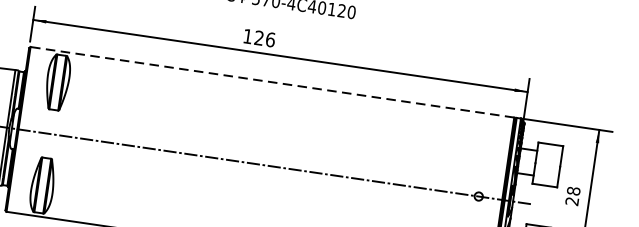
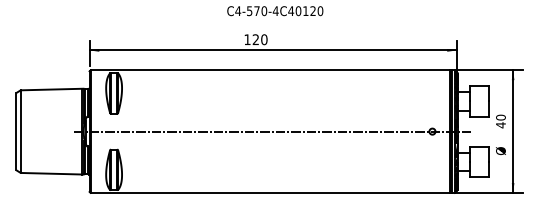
text: (270, 39) -> (264, 39), 126 -> 120
line: (272, 82) -> (270, 70), dashed -> solid
text: (572, 196) -> (500, 121), 28 -> 40

